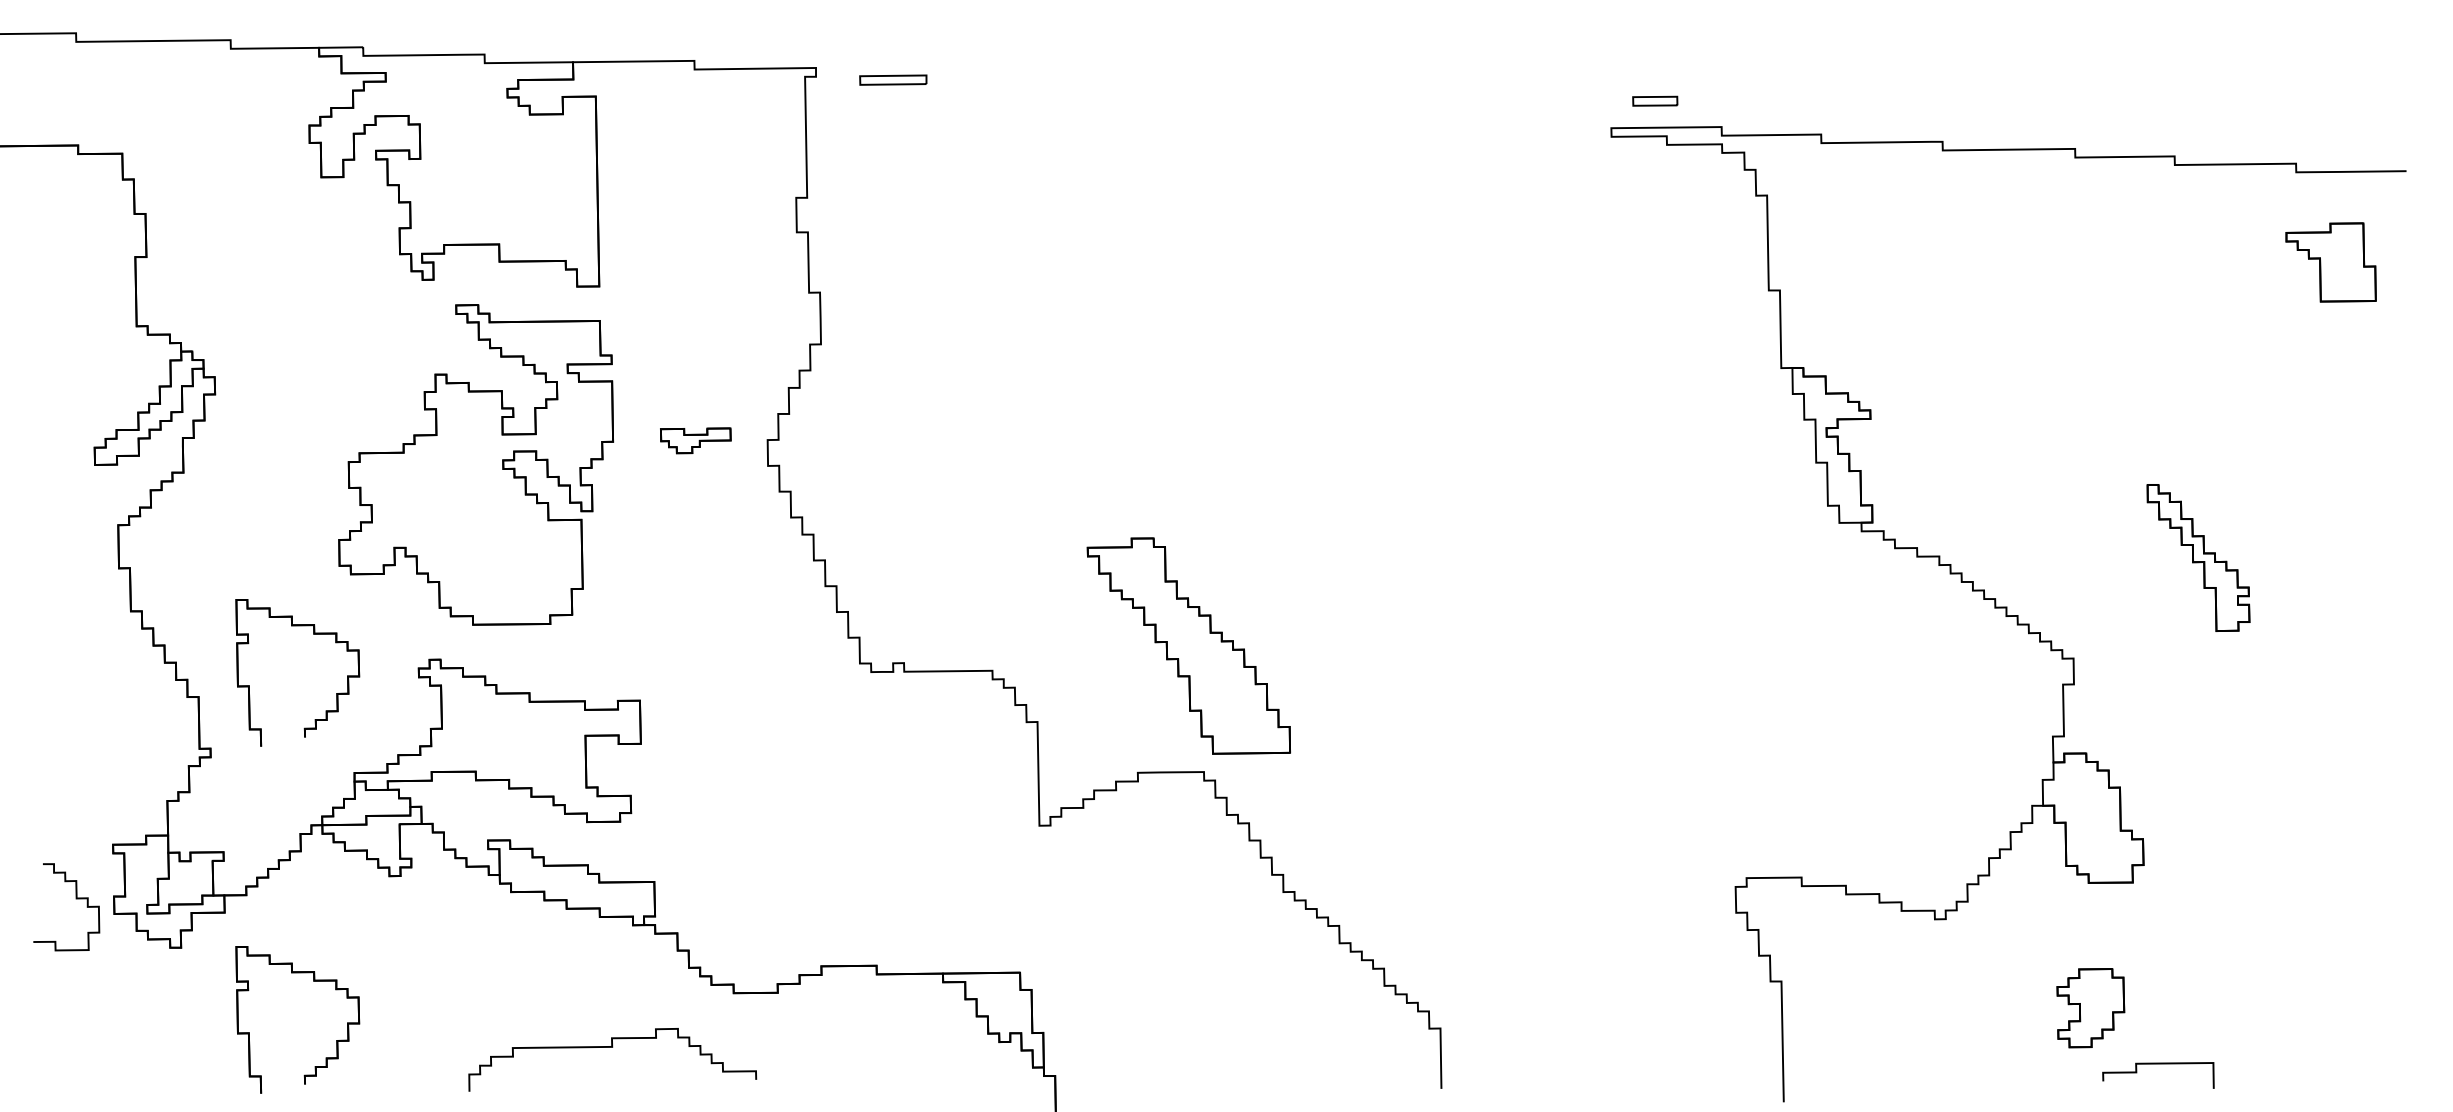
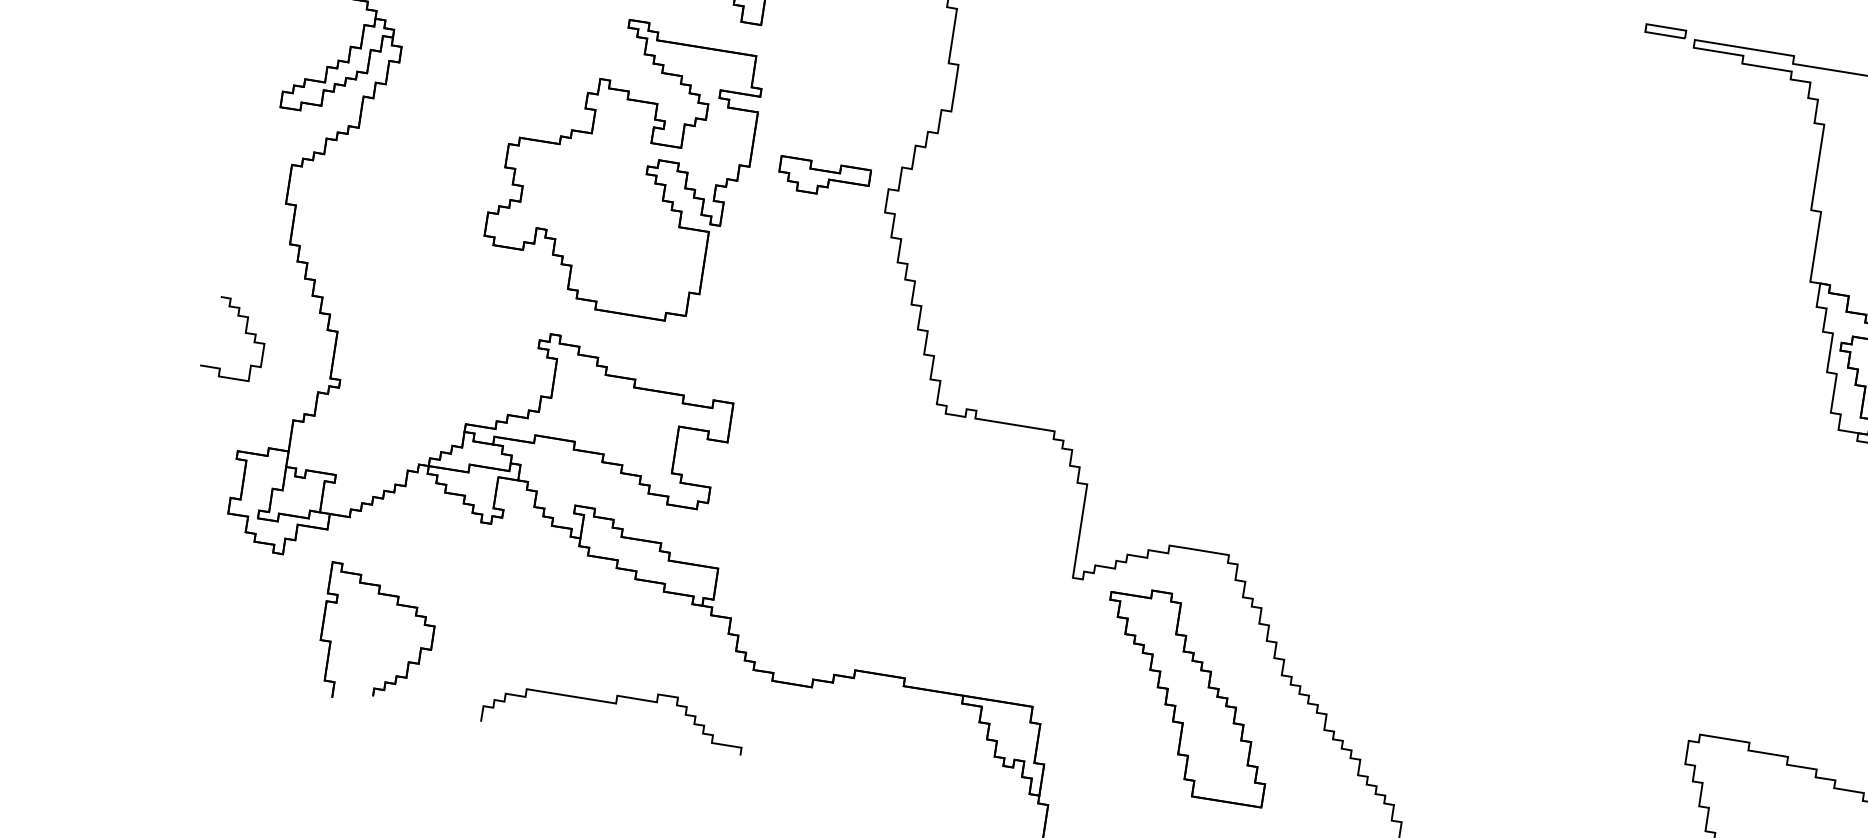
part: (1655, 100) -> (1666, 30), moved
part: (695, 440) -> (823, 178), size x1.43
part: (313, 634) -> (450, 293), removed
part: (1188, 645) -> (1186, 695), moved
curve: (75, 899) -> (244, 333), moved
curve: (612, 1047) -> (616, 704), moved

